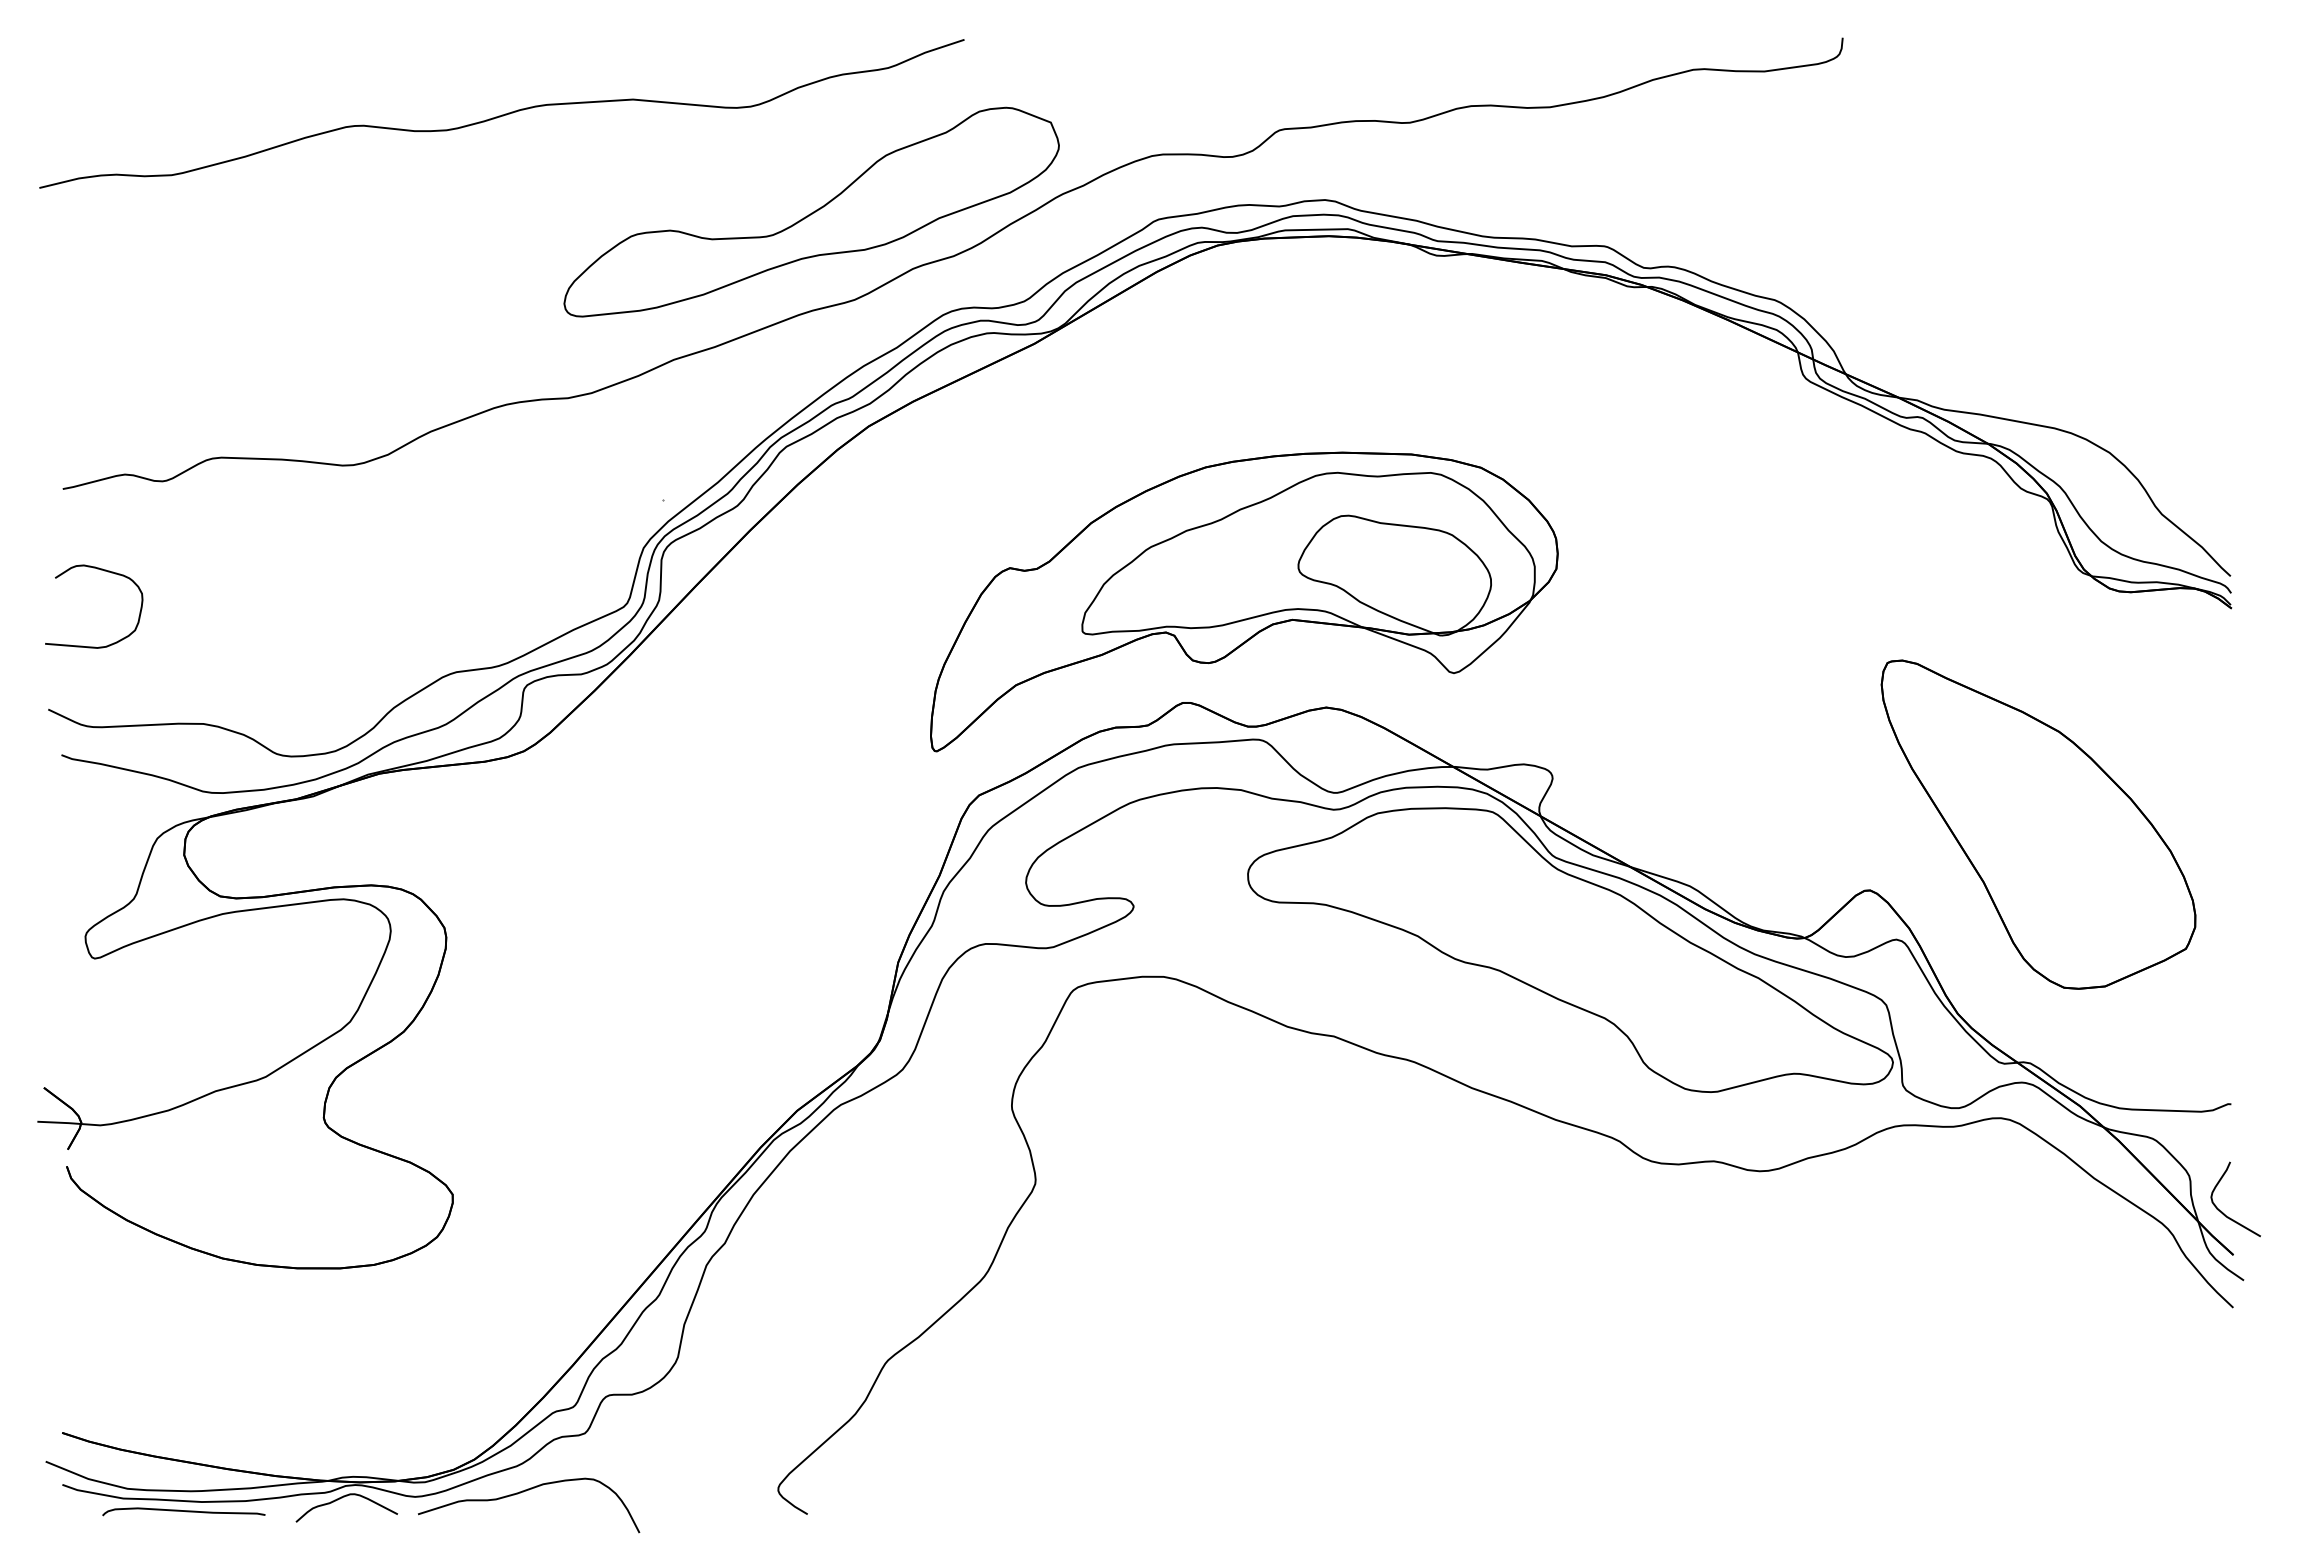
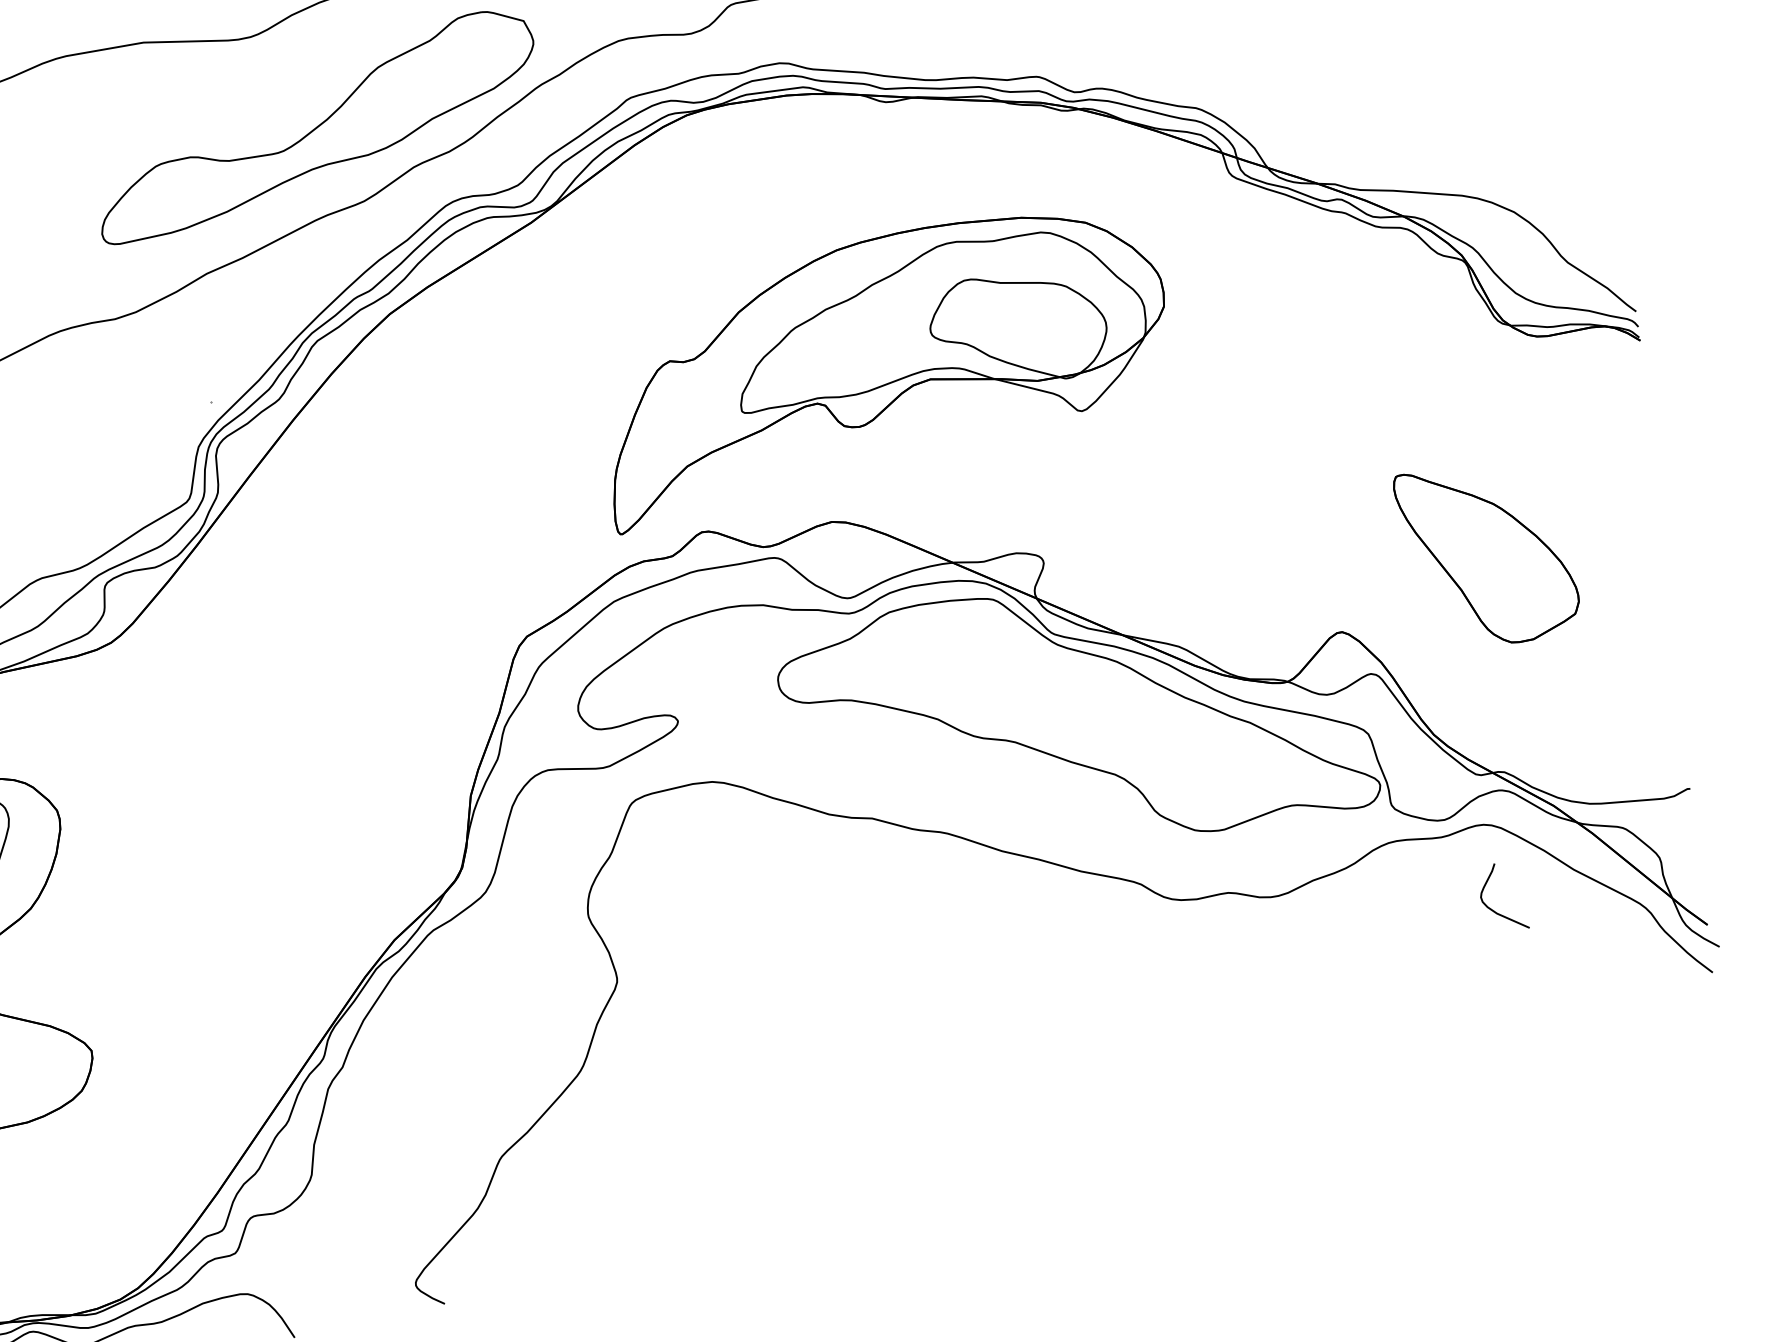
part: (1244, 601) -> (885, 367), moved
part: (2038, 824) -> (1487, 555), size x0.6
curve: (2222, 1211) -> (1492, 909), moved

